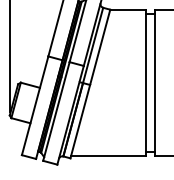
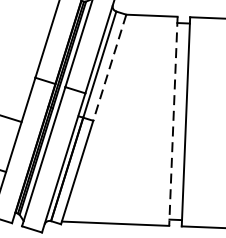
line: (100, 47) -> (110, 67), solid -> dashed
line: (146, 83) -> (173, 121), solid -> dashed

